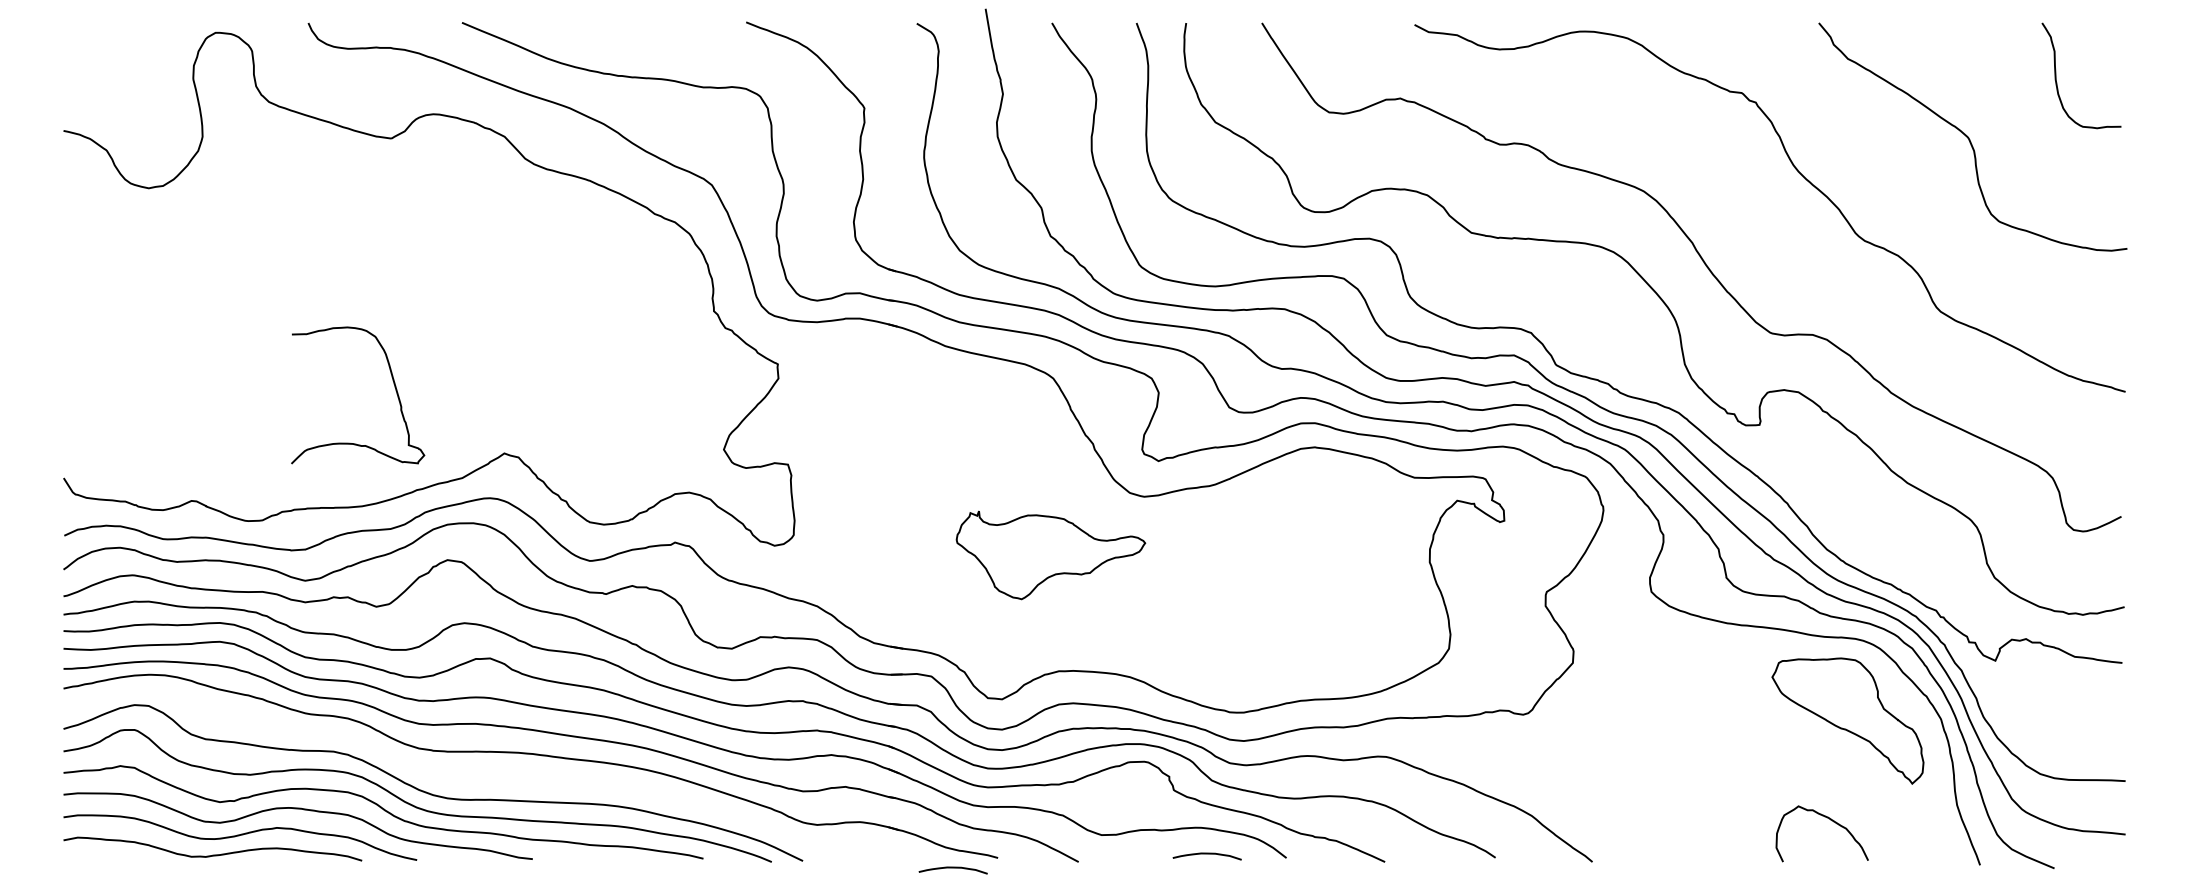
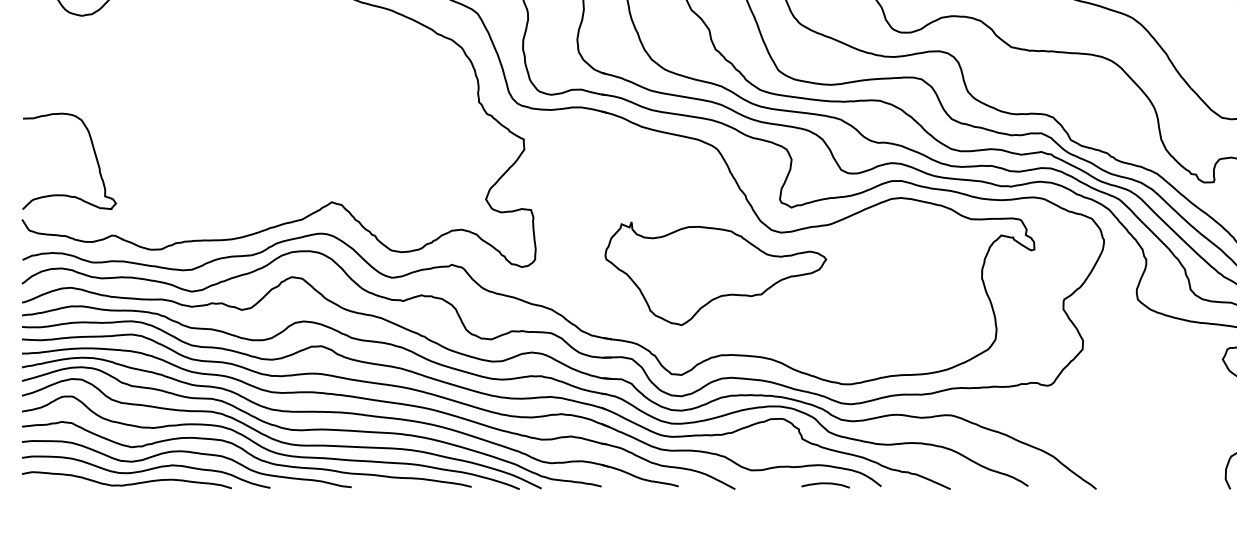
curve: (393, 384) -> (94, 153), moved
part: (1050, 555) -> (715, 273), size x1.67
curve: (475, 776) -> (311, 429), added
curve: (952, 868) -> (646, 493), removed

